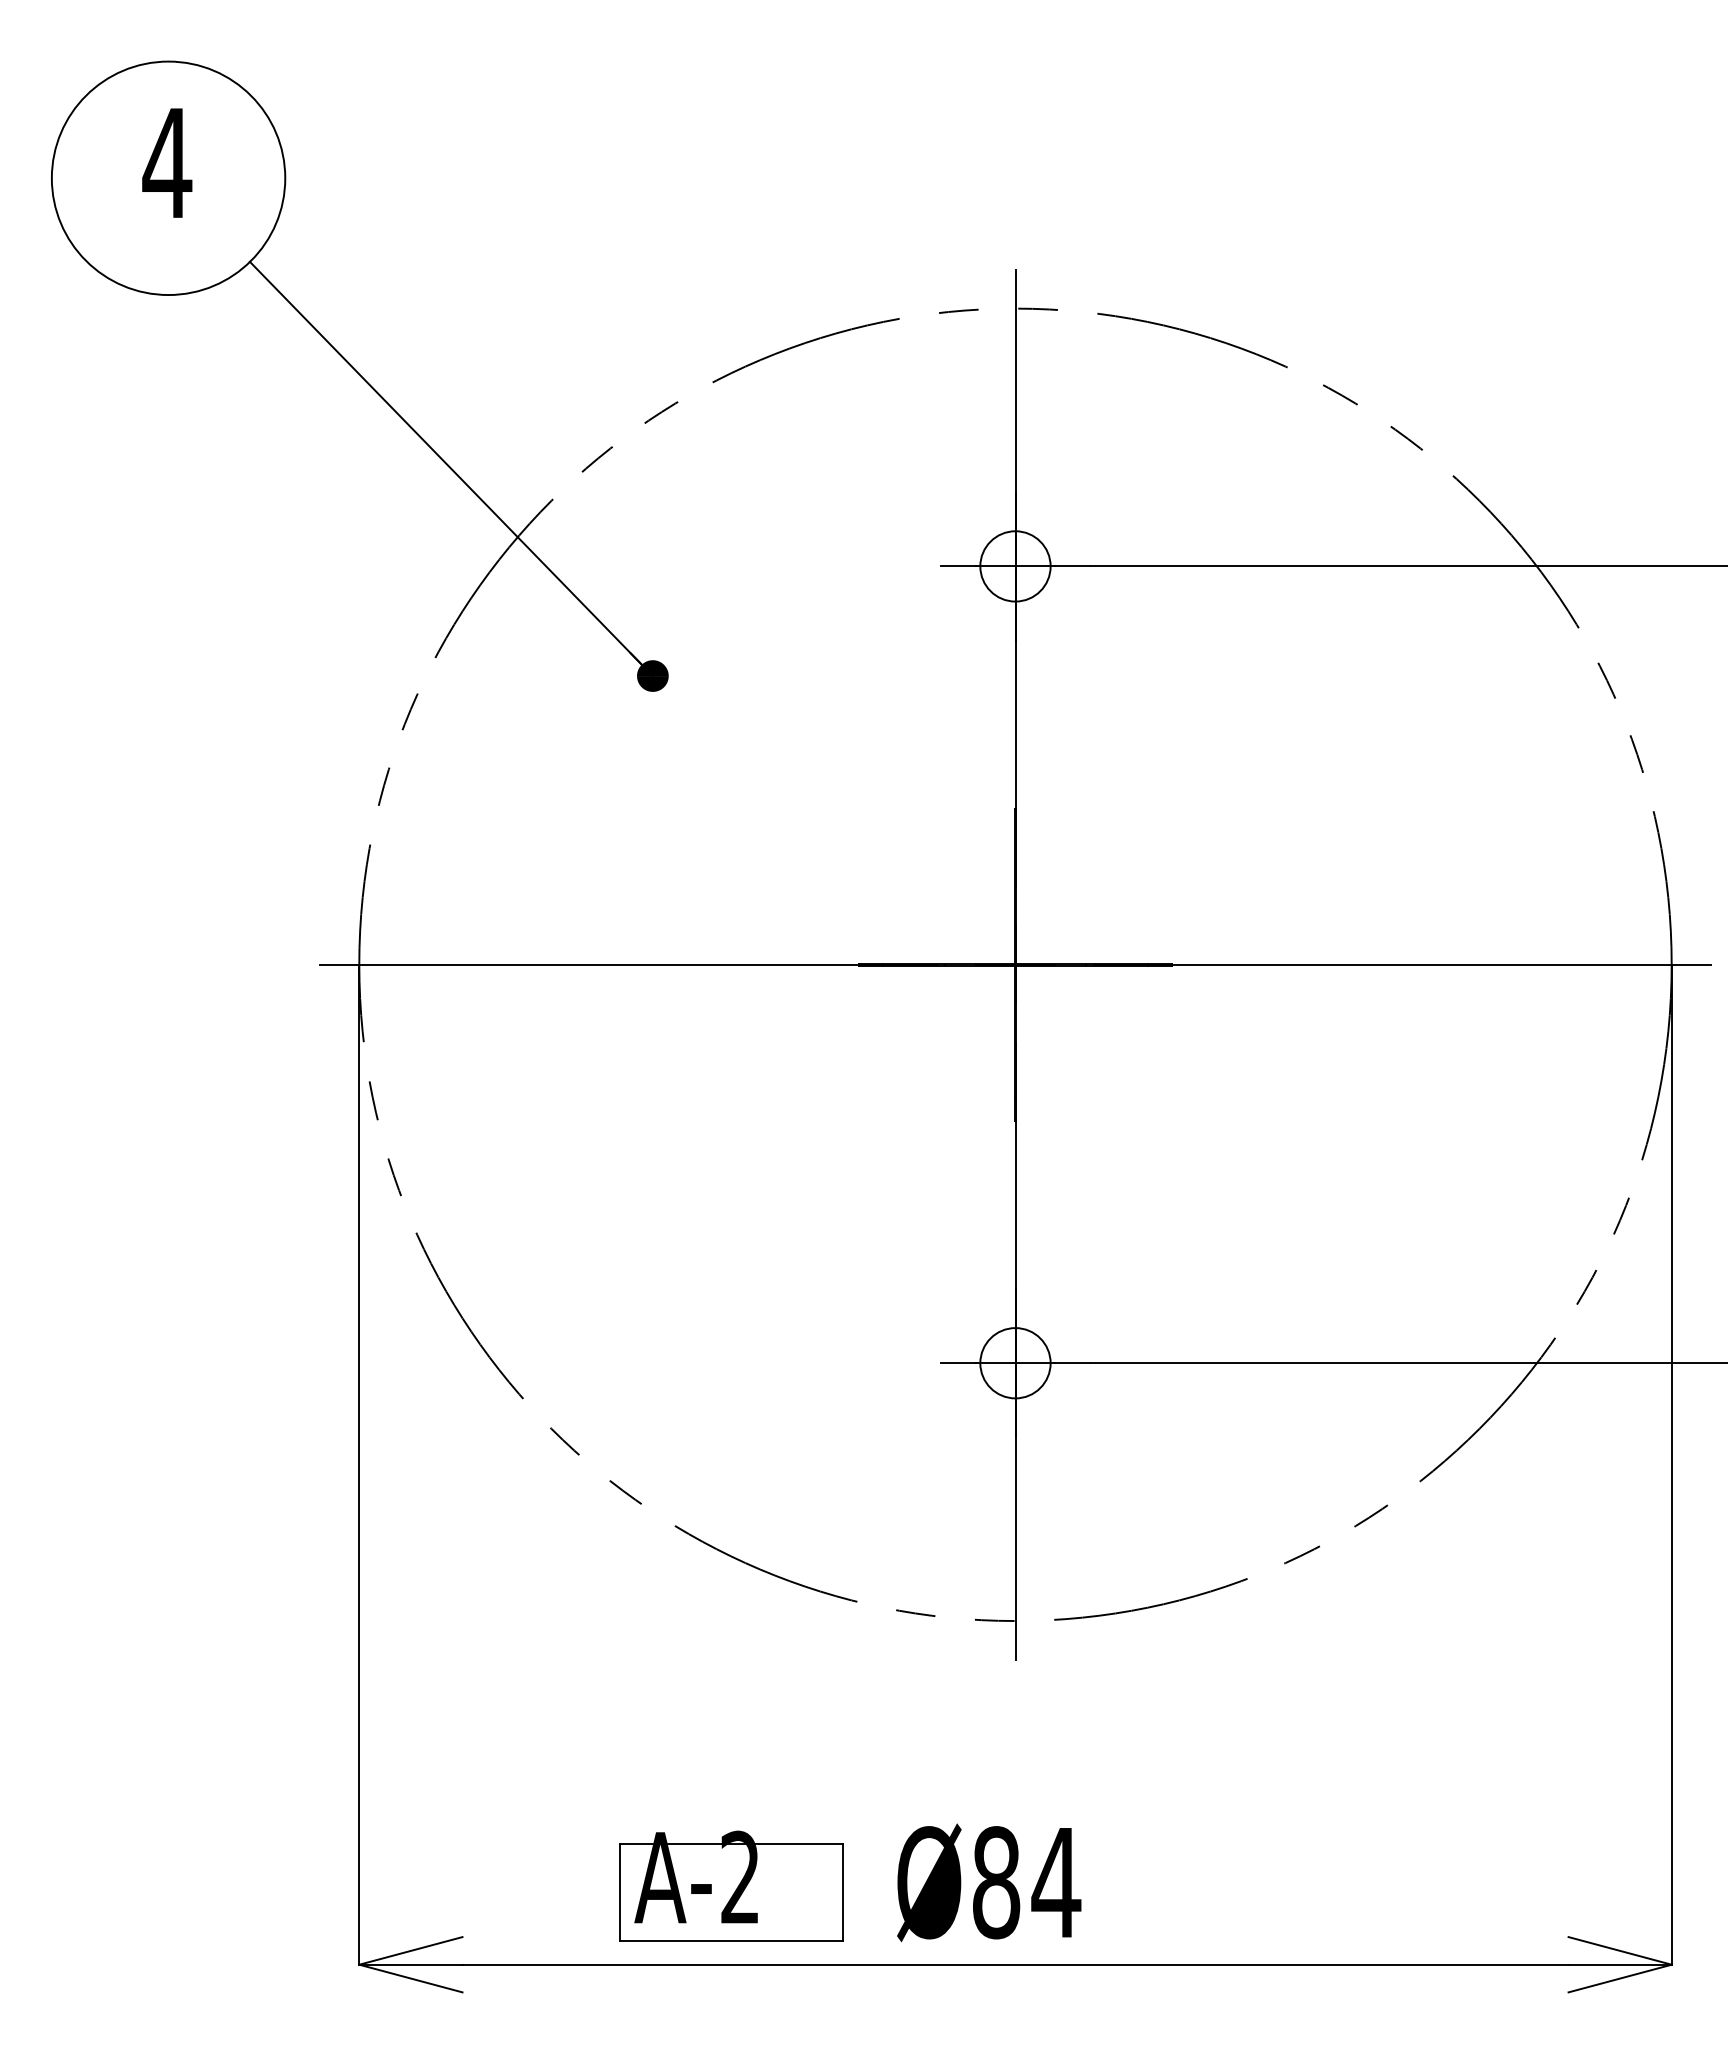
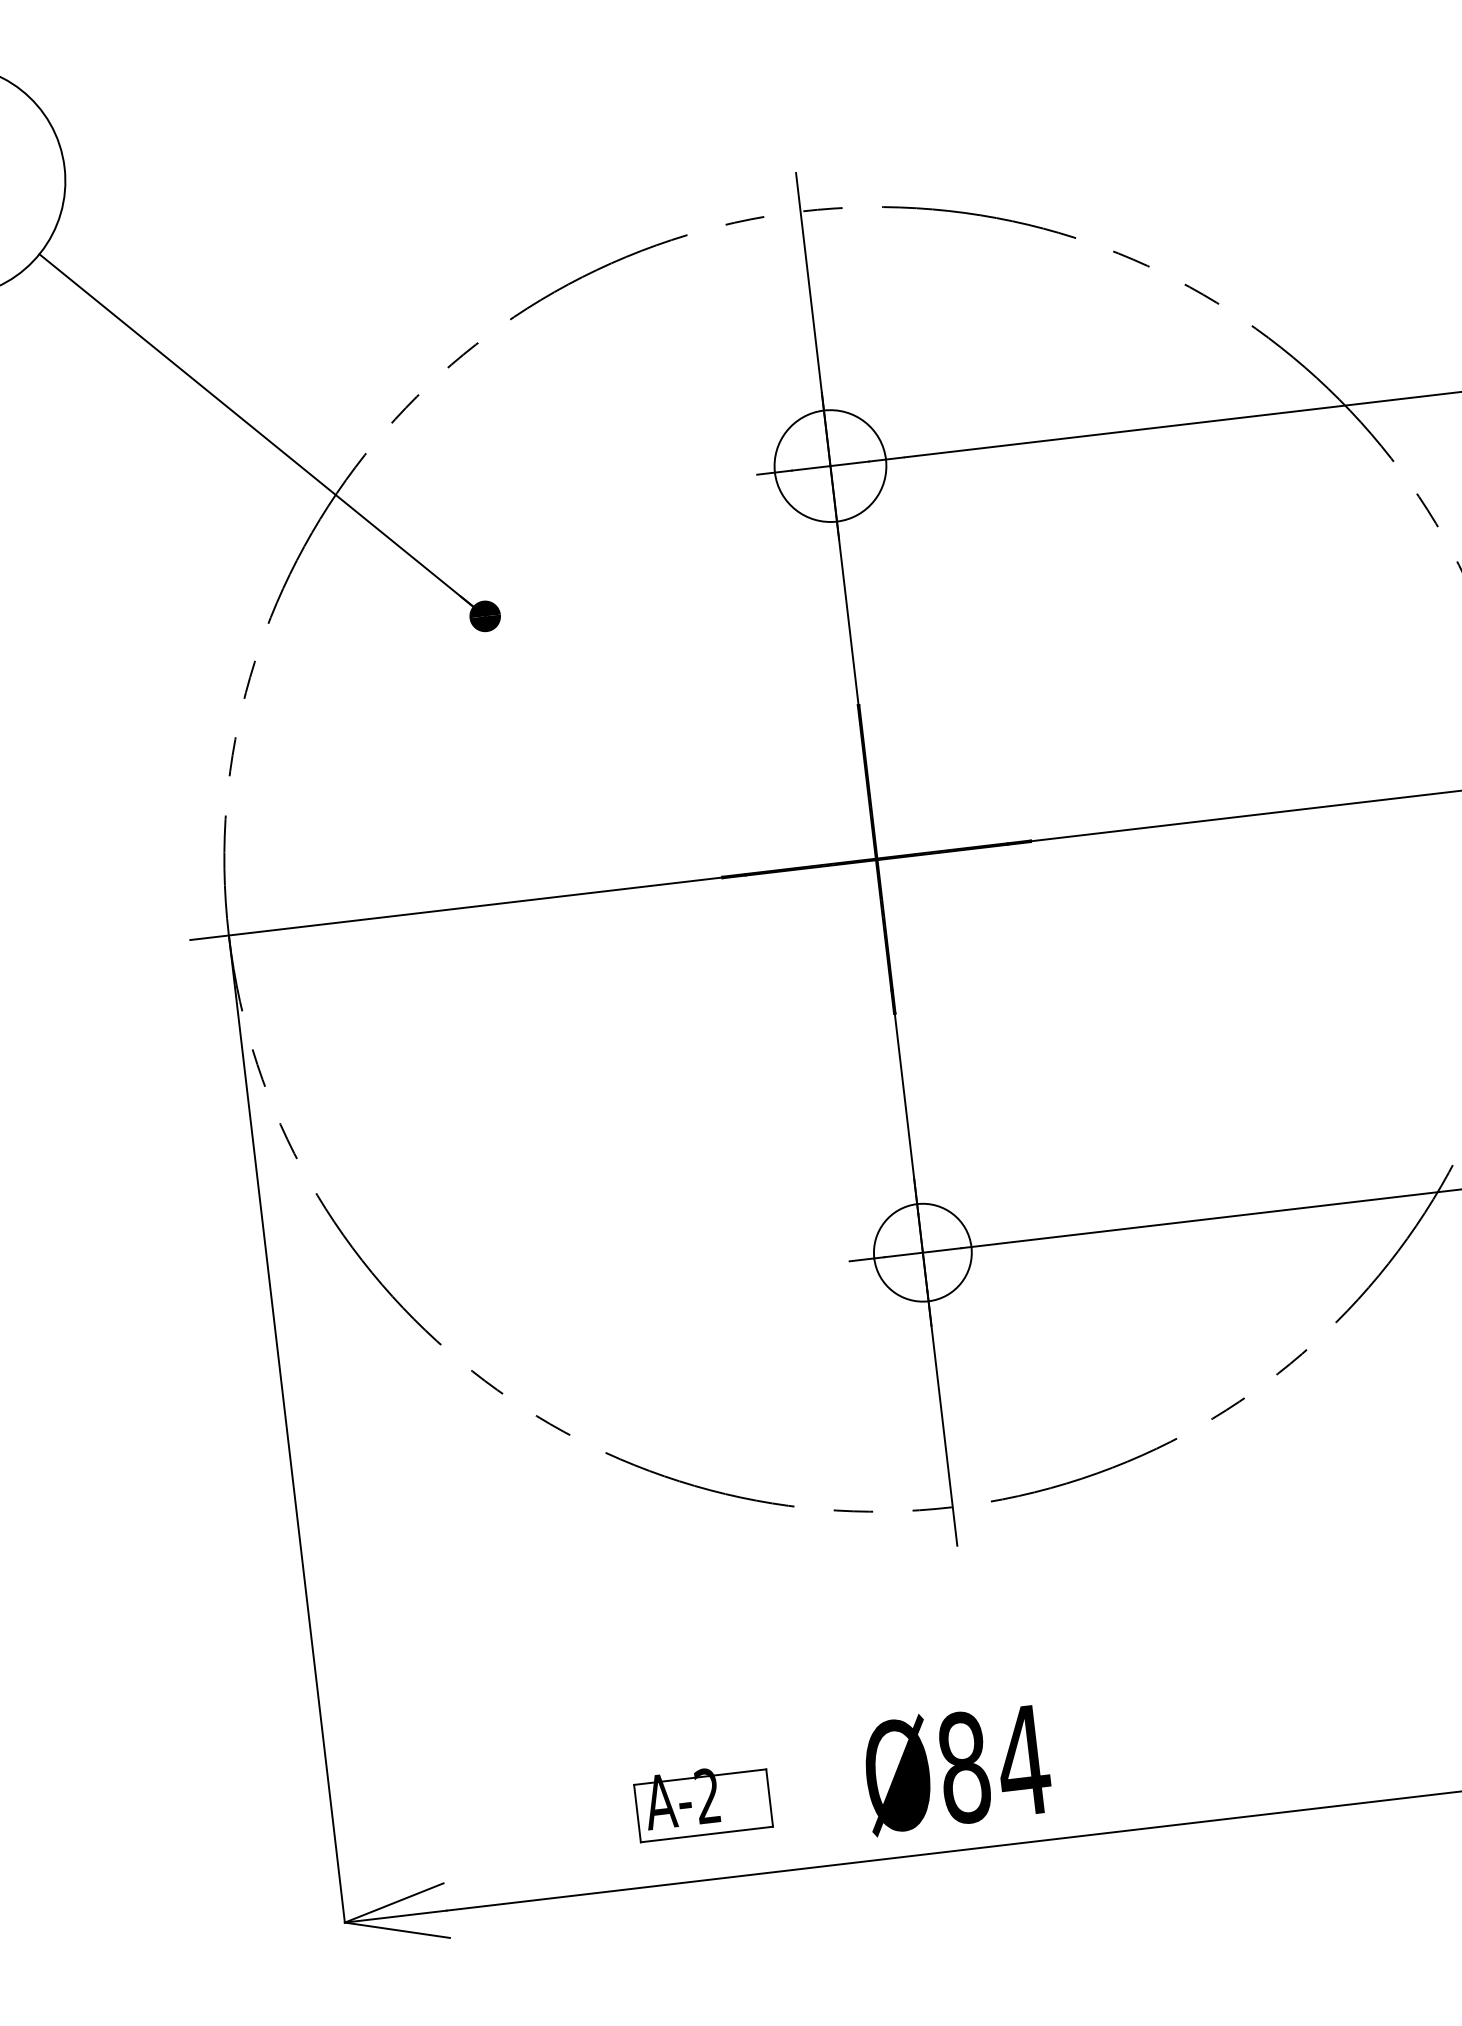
circle: (1015, 566) -> (830, 466), size x1.6
circle: (1015, 1363) -> (922, 1252), size x1.4
part: (731, 1885) -> (703, 1801), size x0.6

